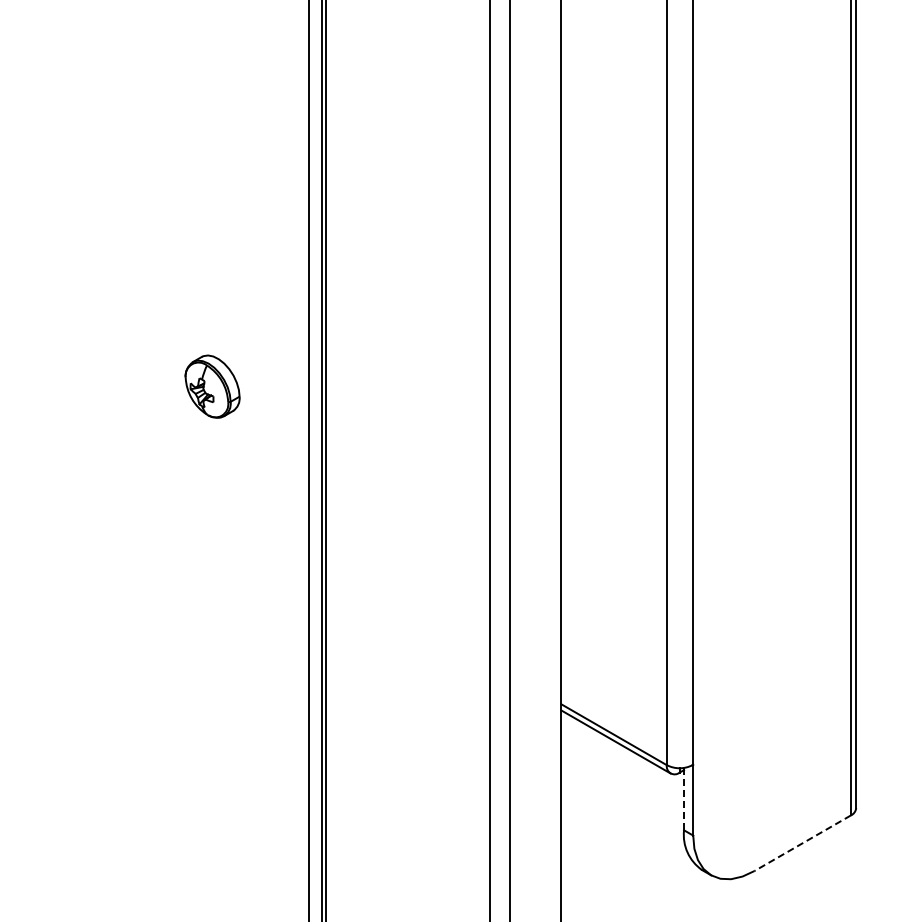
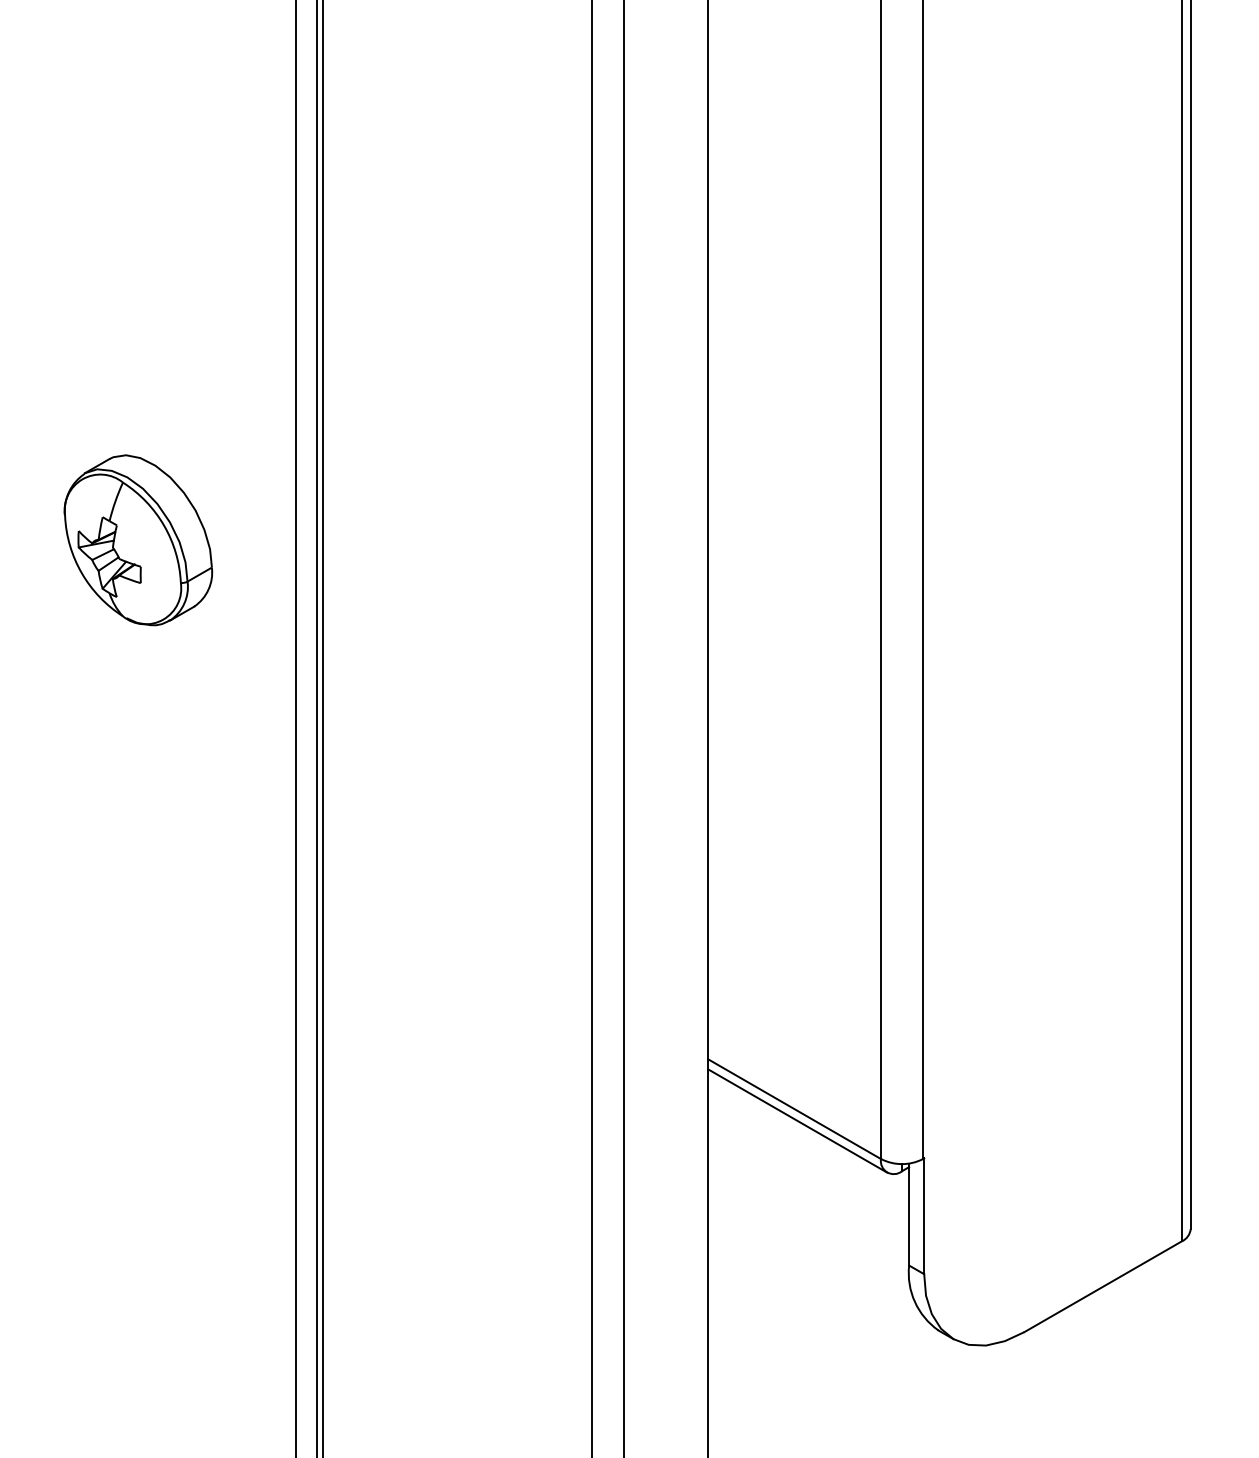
part: (212, 386) -> (138, 539), size x1.67
line: (684, 799) -> (909, 1215), dashed -> solid
line: (802, 843) -> (1102, 1287), dashed -> solid

